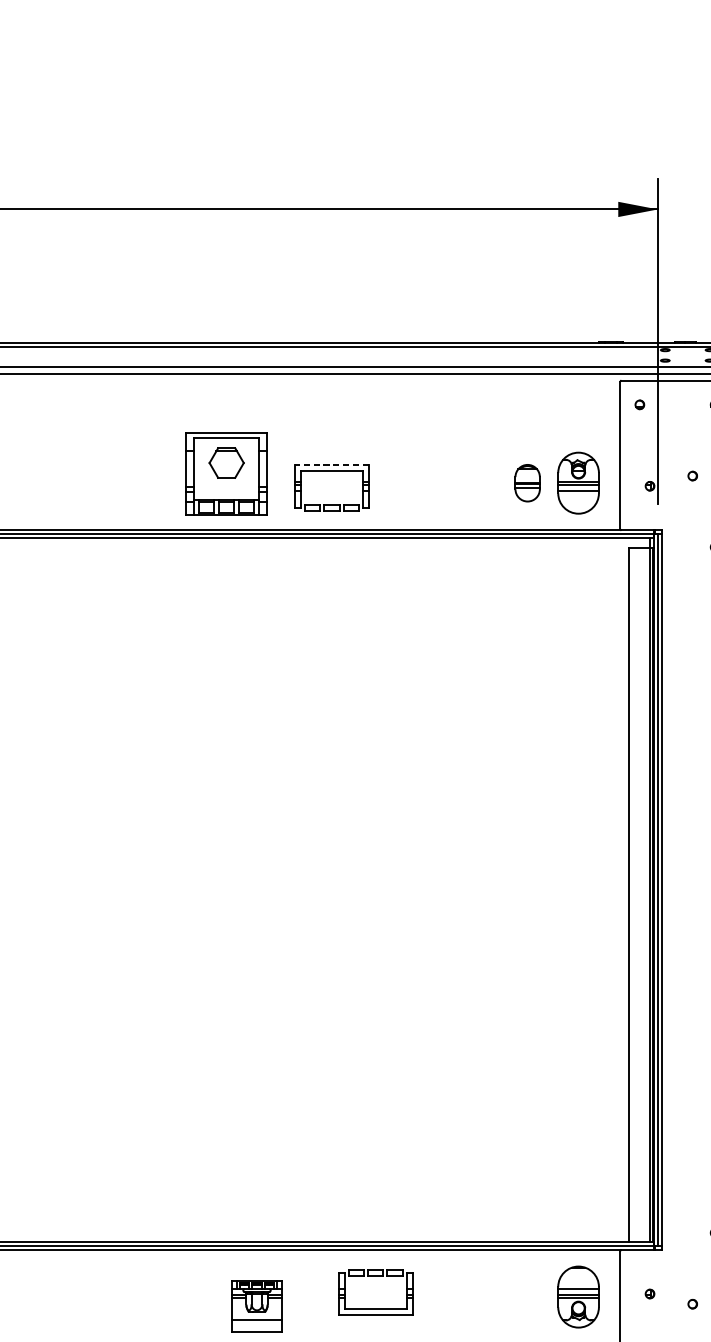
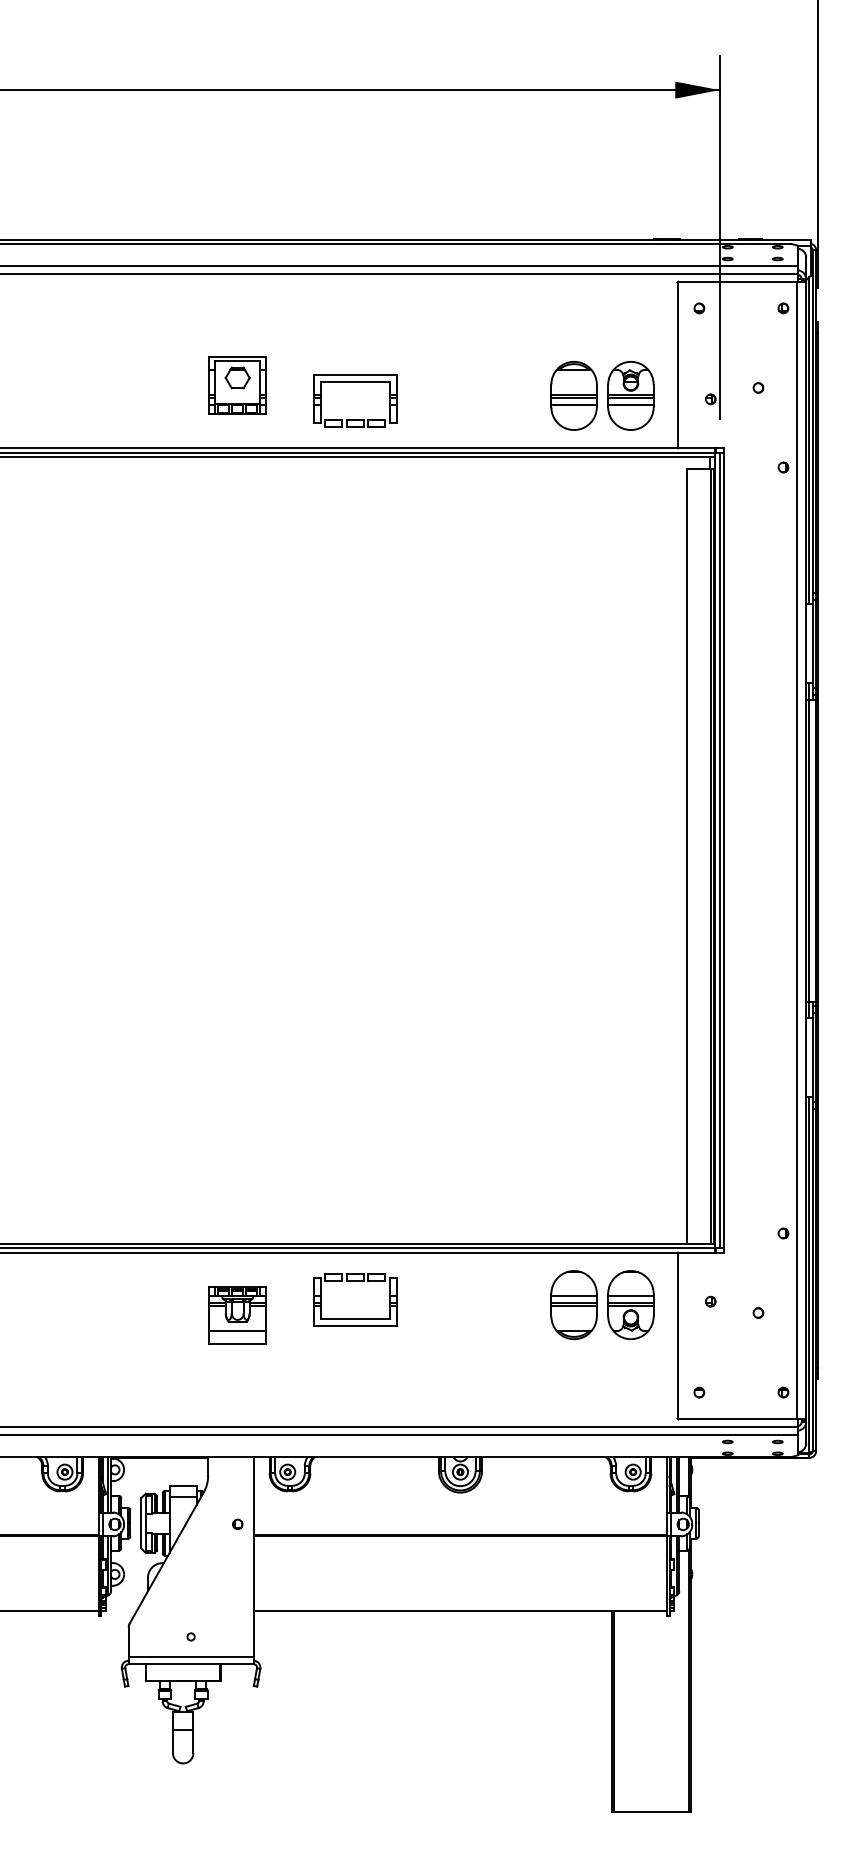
line: (331, 464) -> (354, 375), dashed -> solid
part: (226, 473) -> (237, 385), size x0.62
part: (527, 482) -> (573, 395), size x1.67
part: (375, 1275) -> (355, 1281), moved
part: (527, 1297) -> (573, 1305), added
part: (256, 1306) -> (237, 1315), moved

